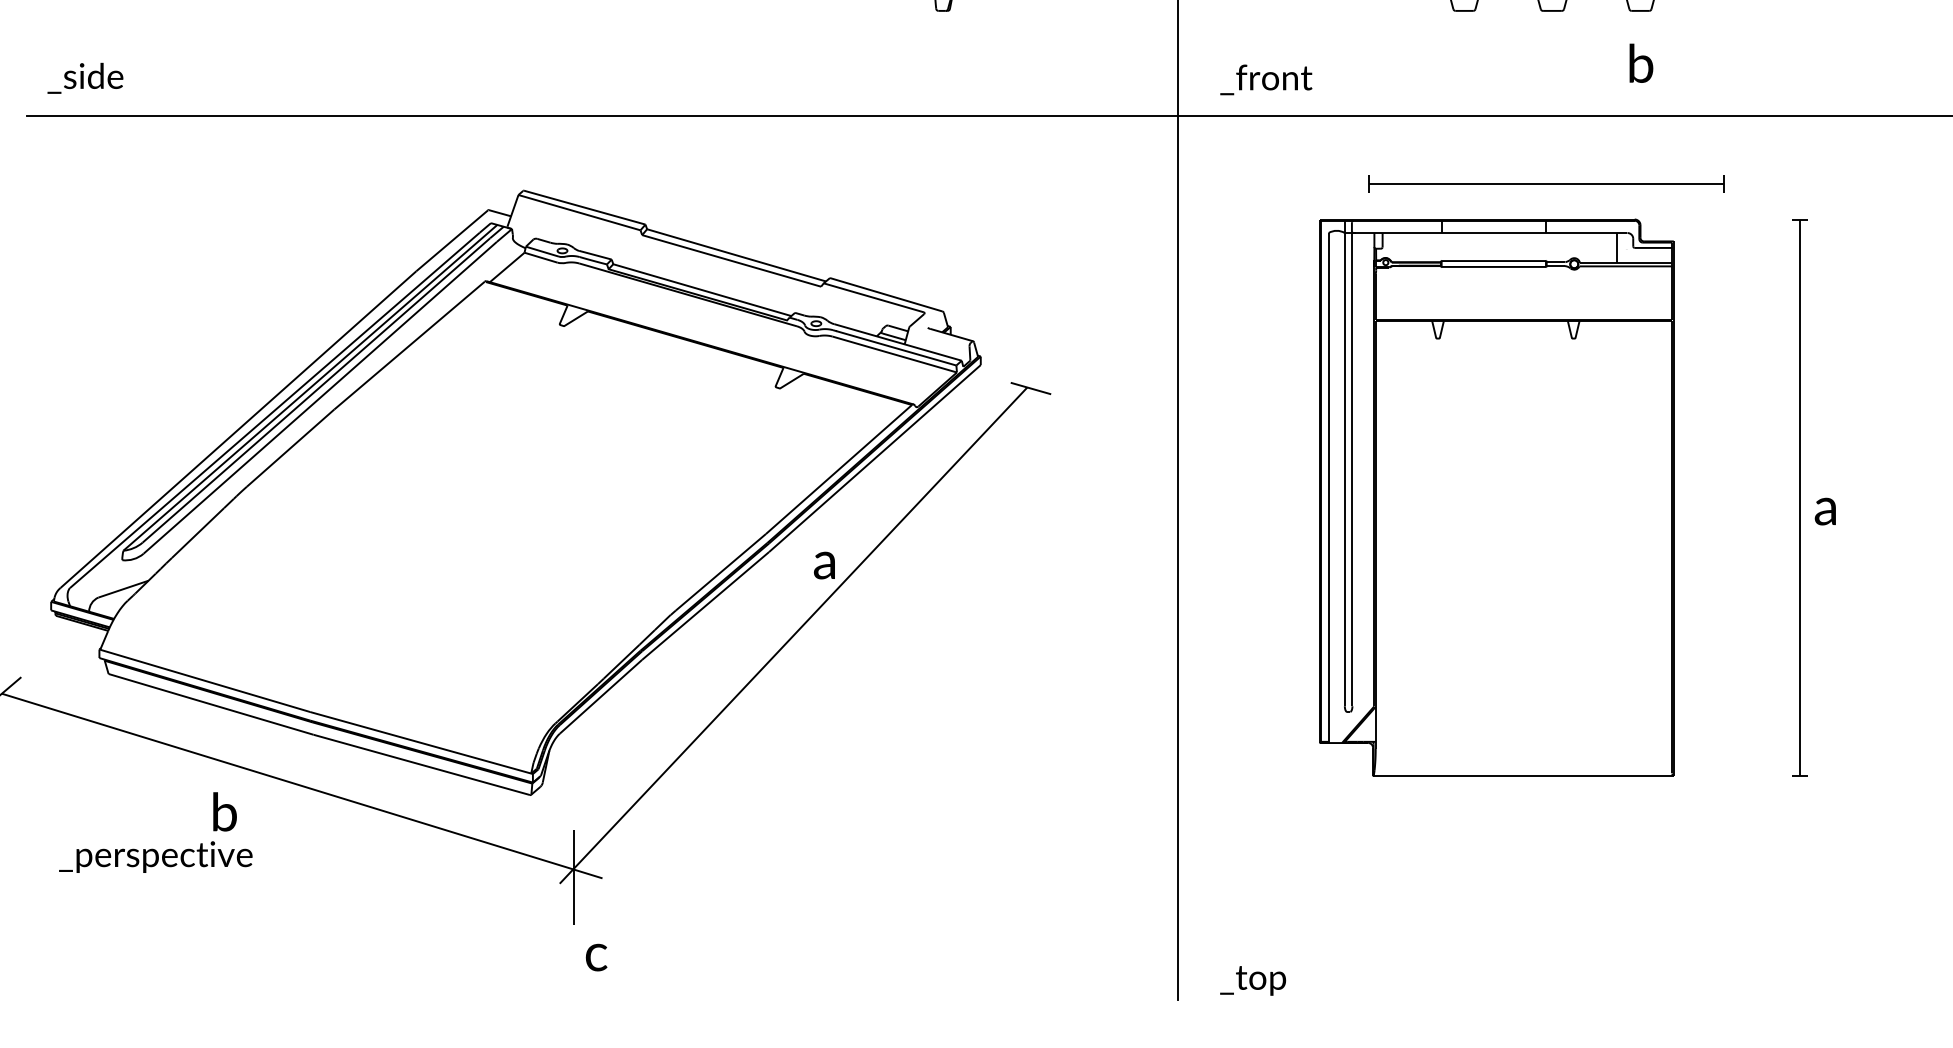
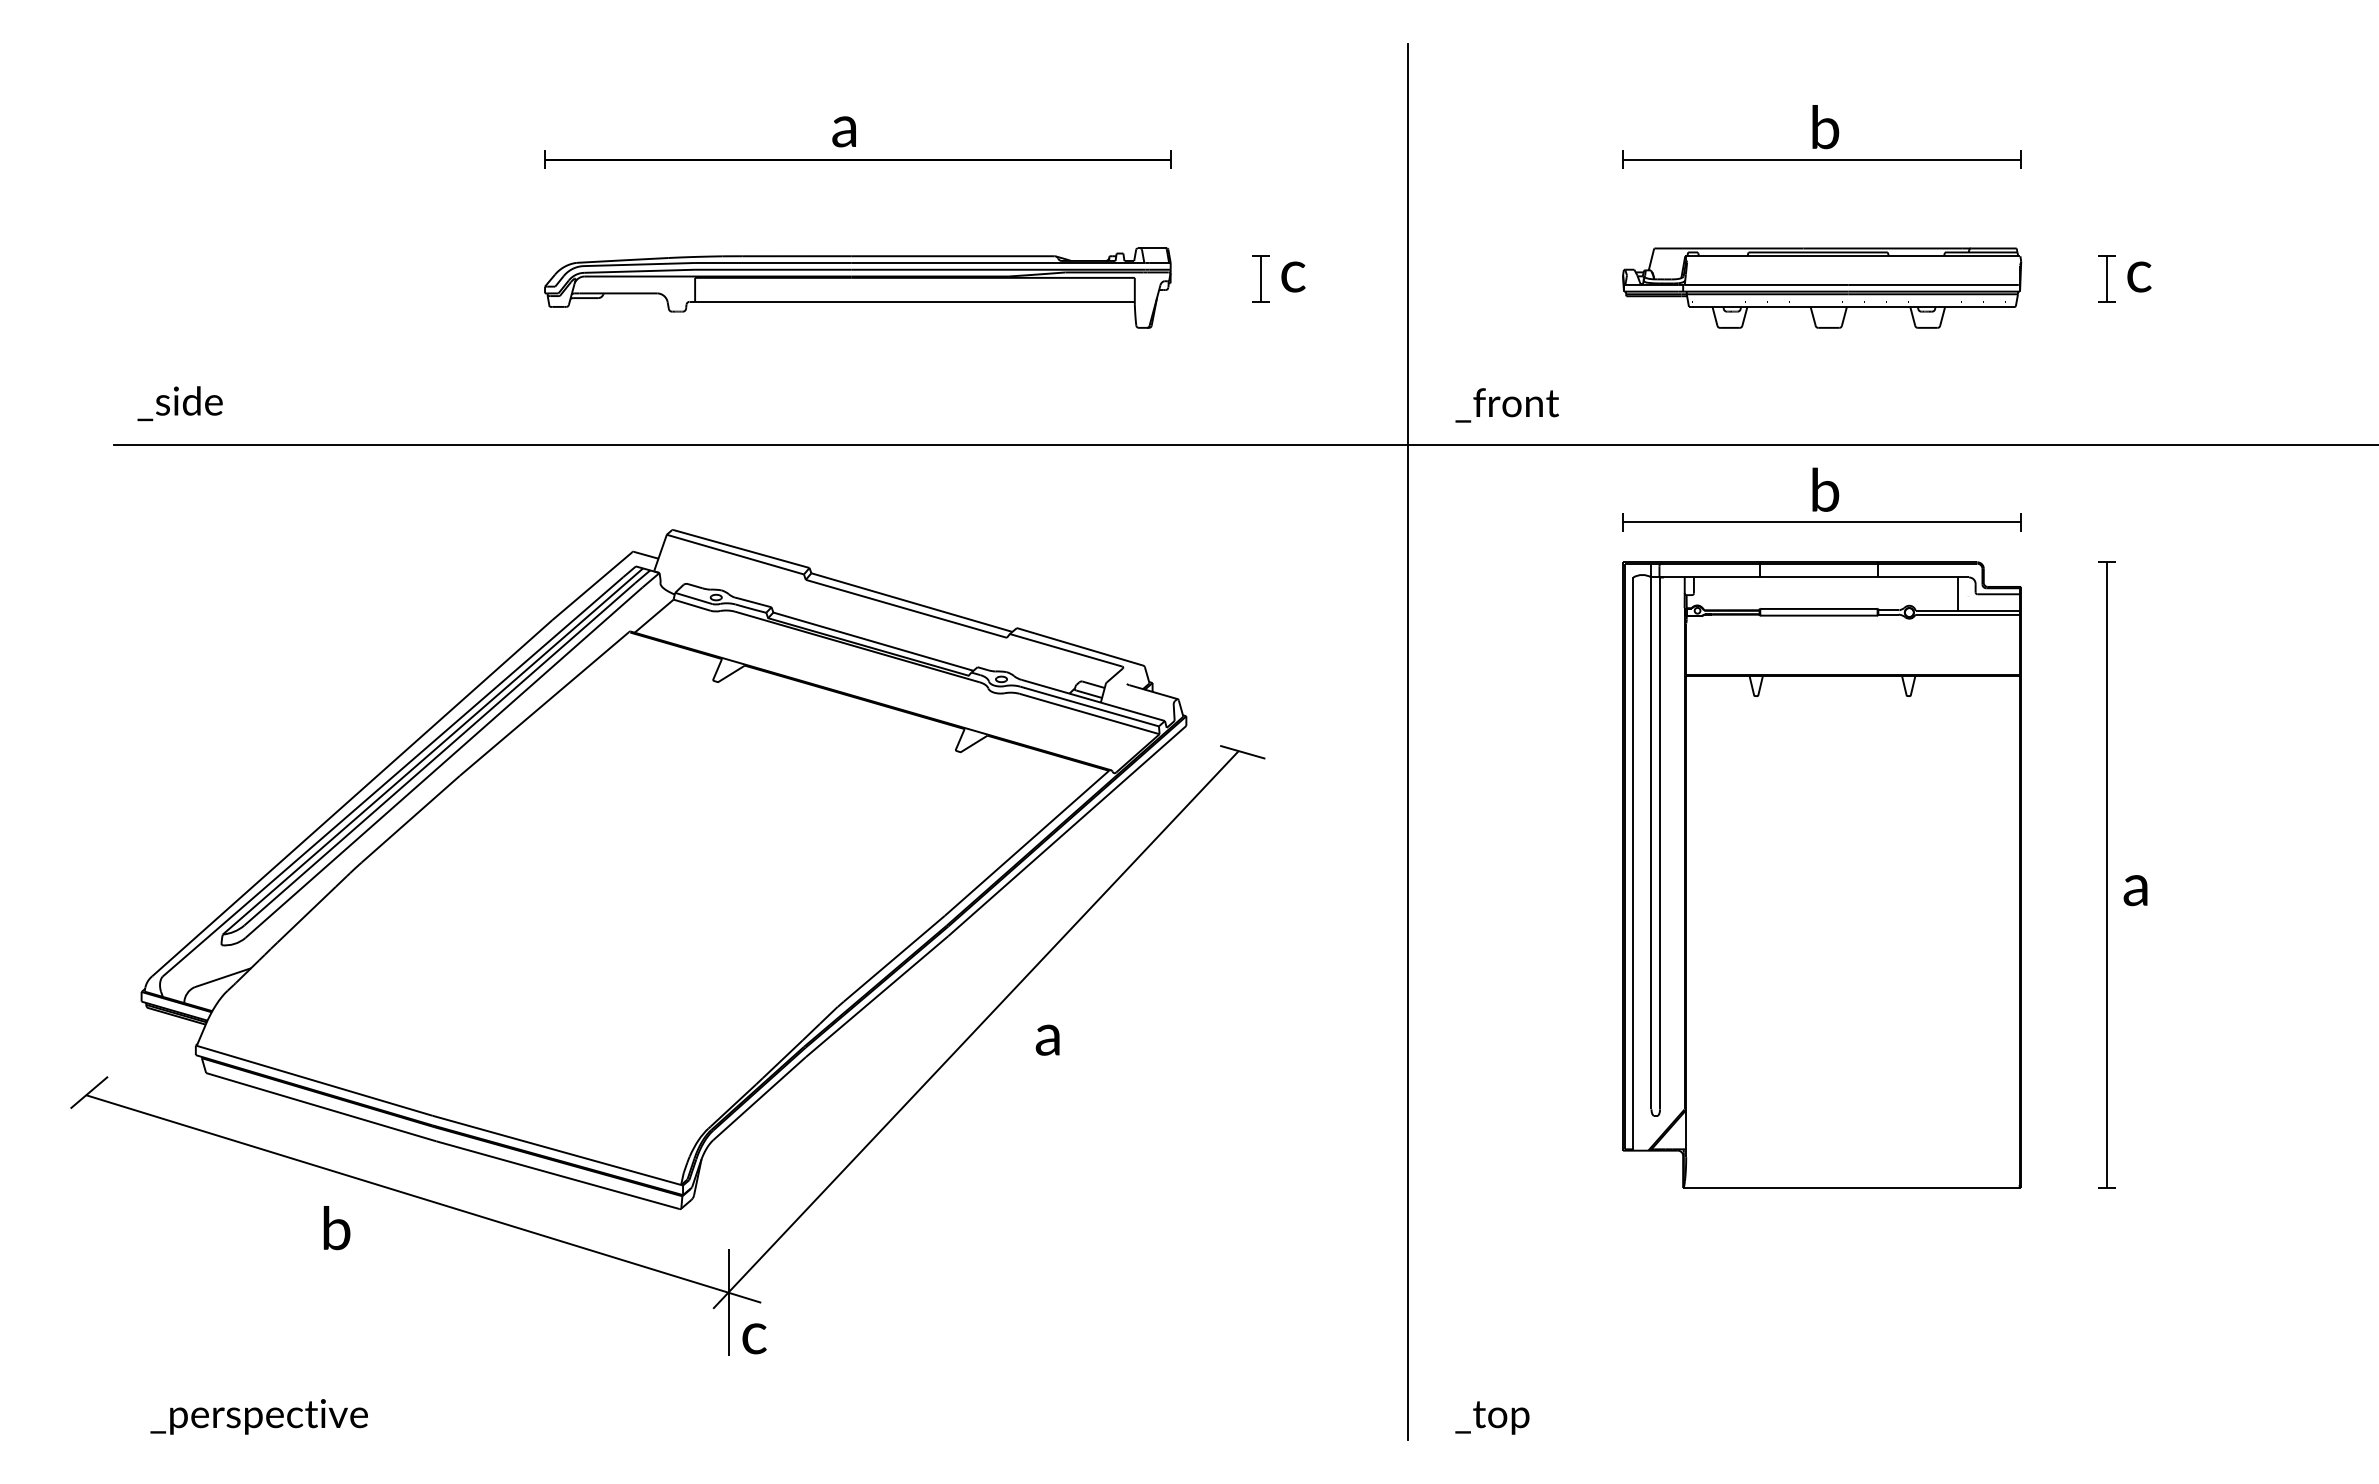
text: (1641, 63) -> (1825, 489), moved
part: (1496, 497) -> (1821, 874), moved
text: (824, 564) -> (1047, 1039), moved
text: (155, 856) -> (258, 1416), moved
text: (596, 957) -> (754, 1338), moved

